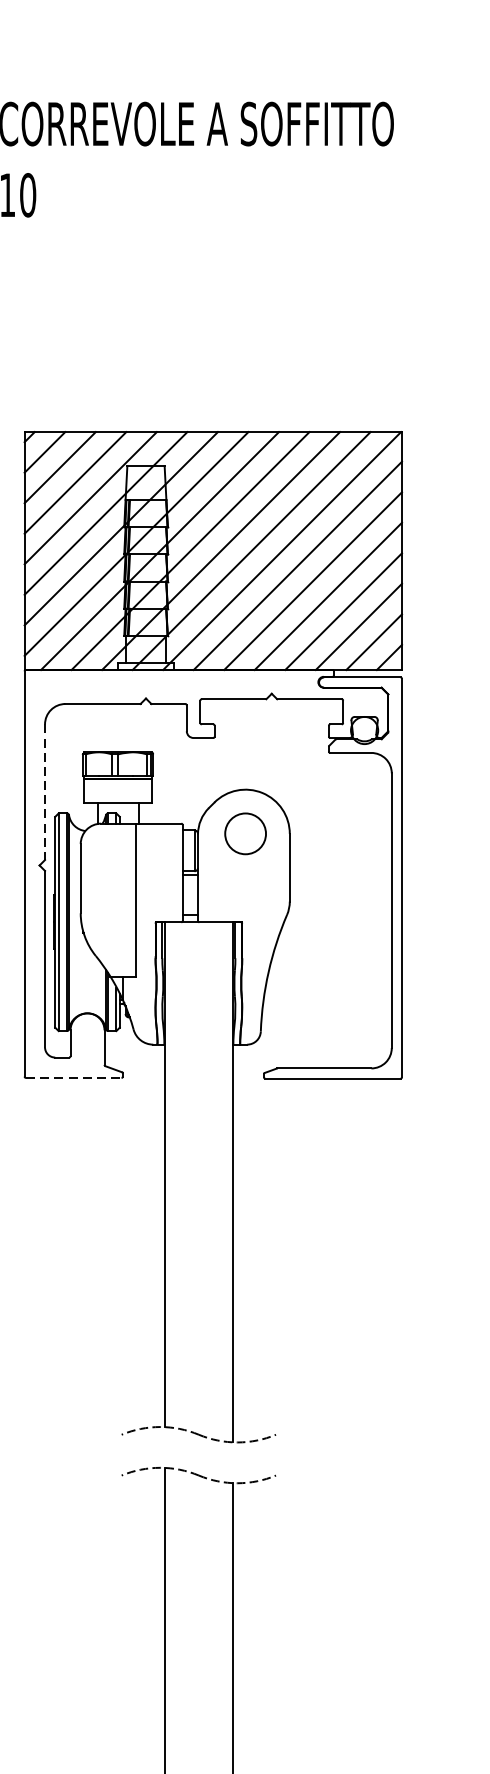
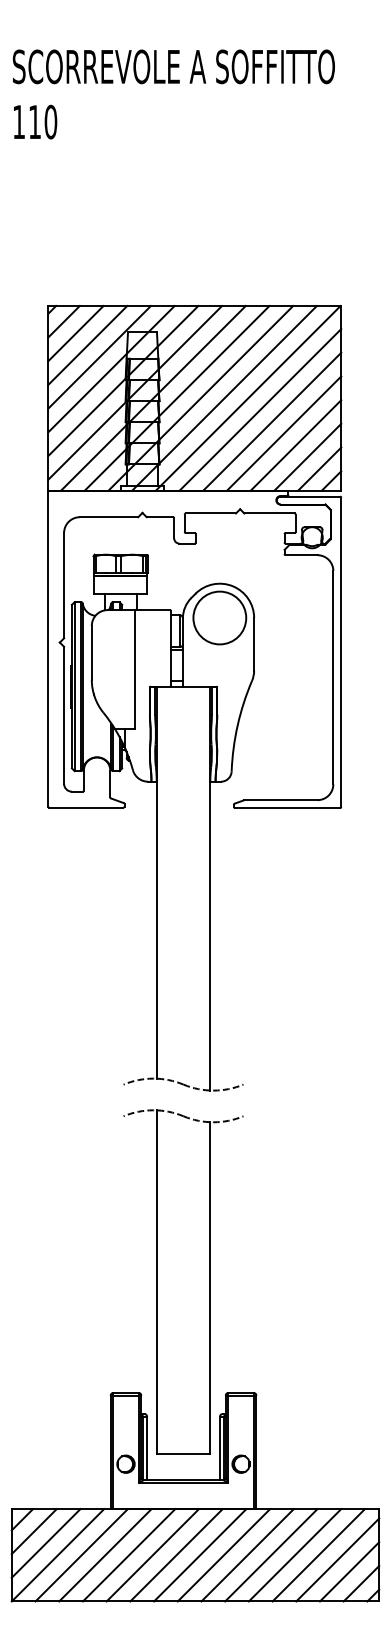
line: (45, 791) -> (64, 585), dashed -> solid
circle: (245, 833) -> (219, 617), size x1.67
line: (73, 1077) -> (86, 807), dashed -> solid

